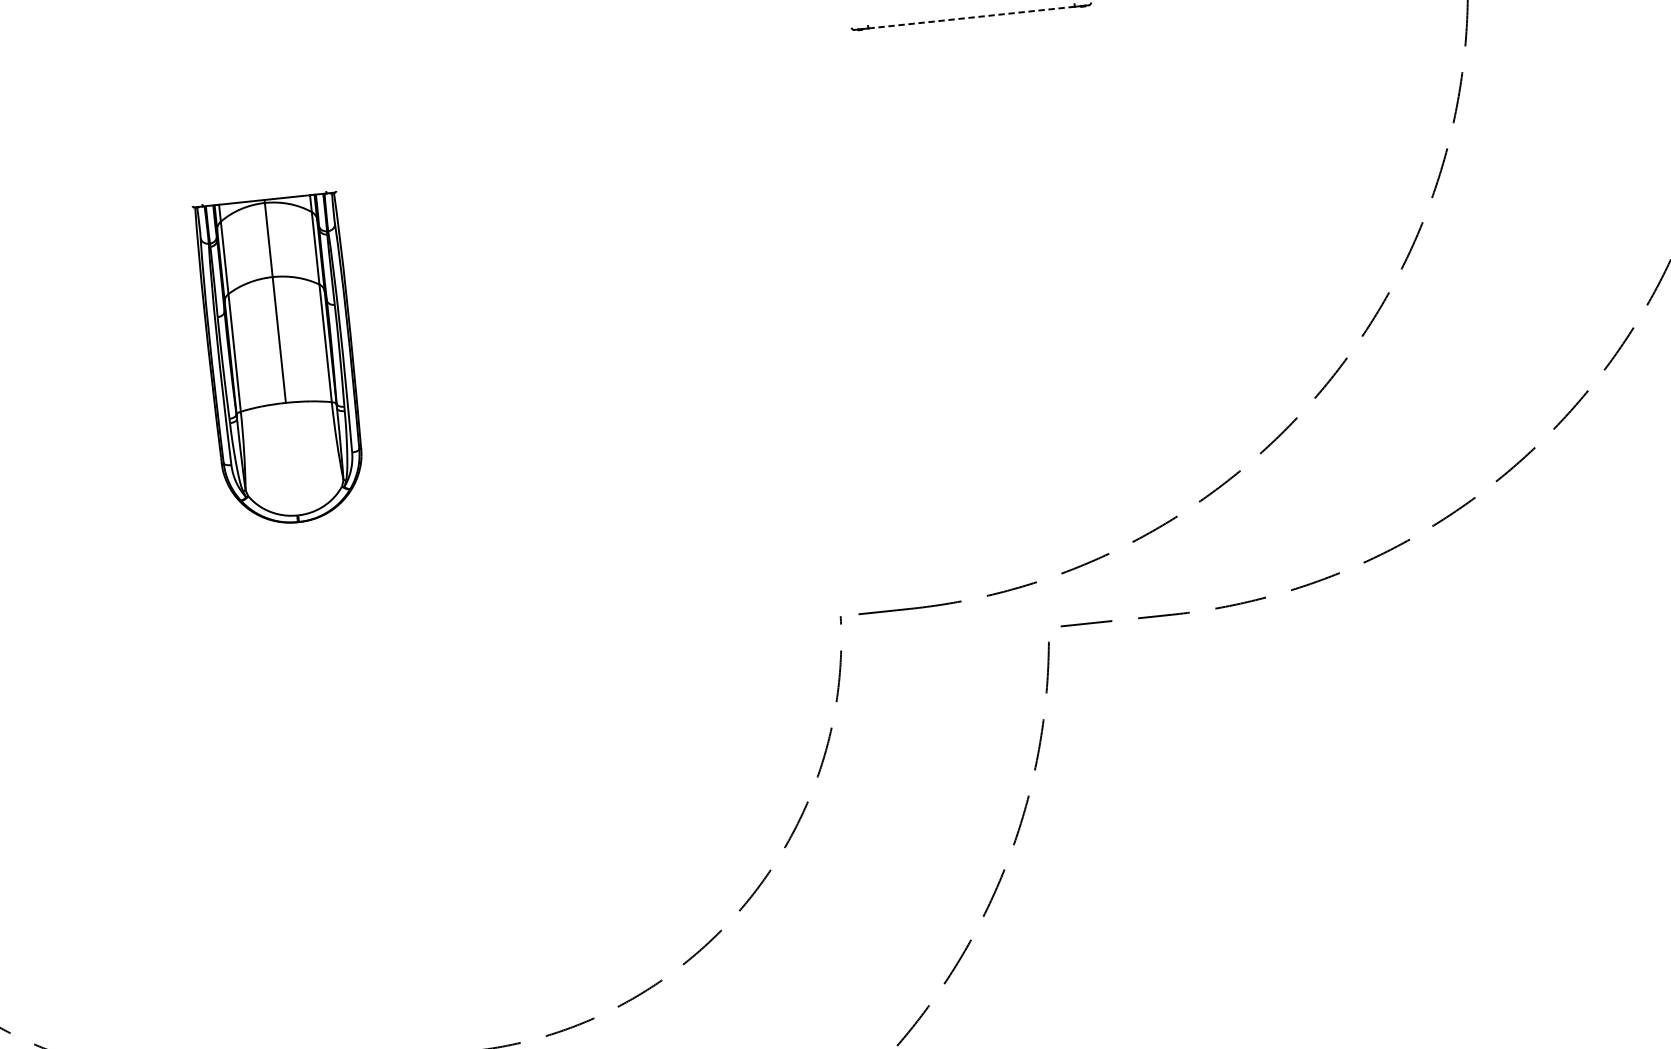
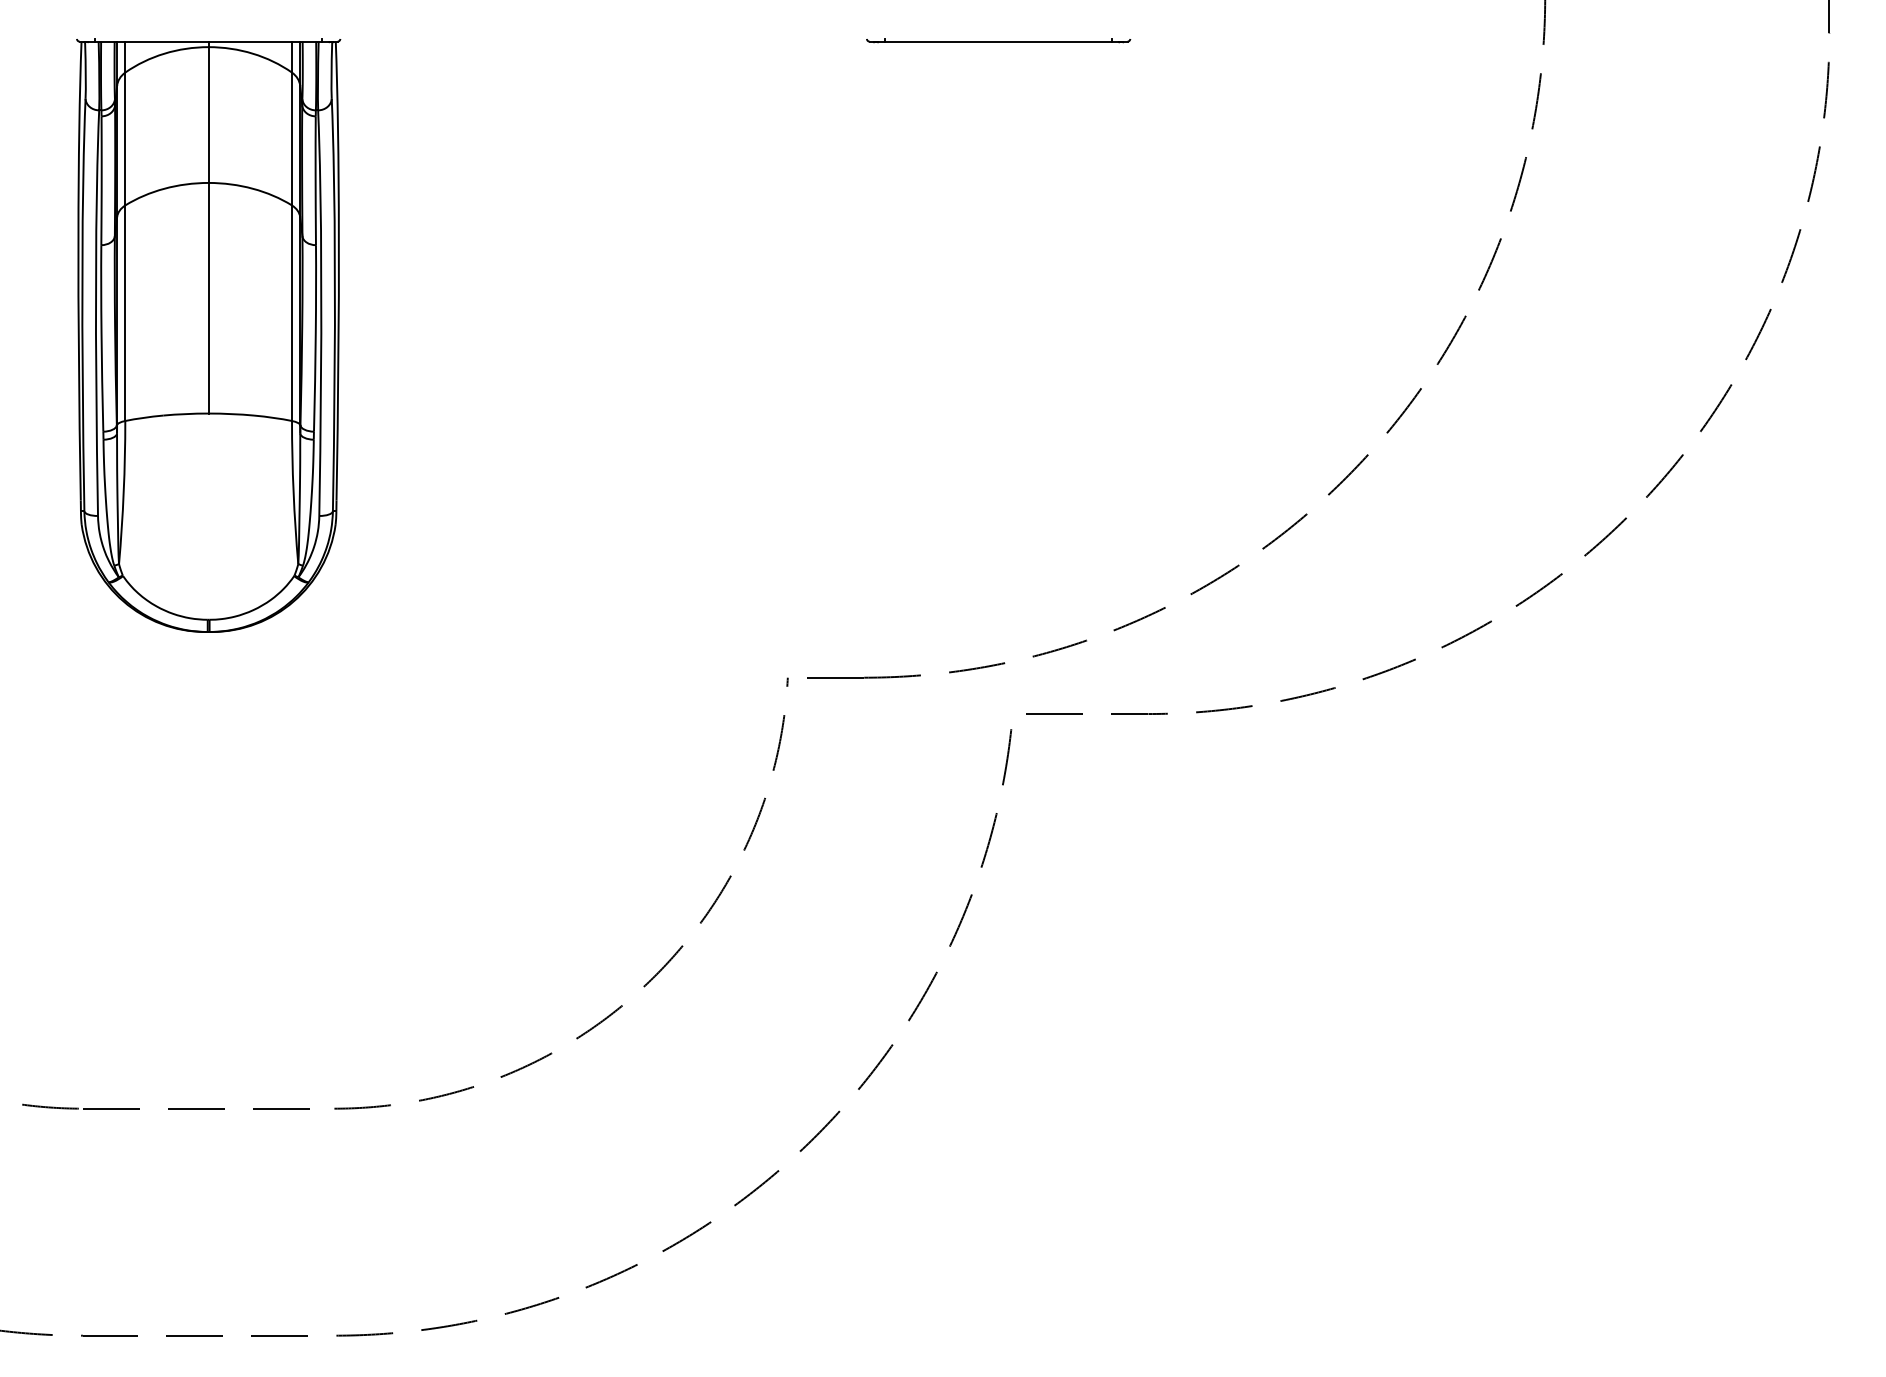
line: (972, 17) -> (999, 41), dashed -> solid
part: (281, 360) -> (208, 335), size x1.67

